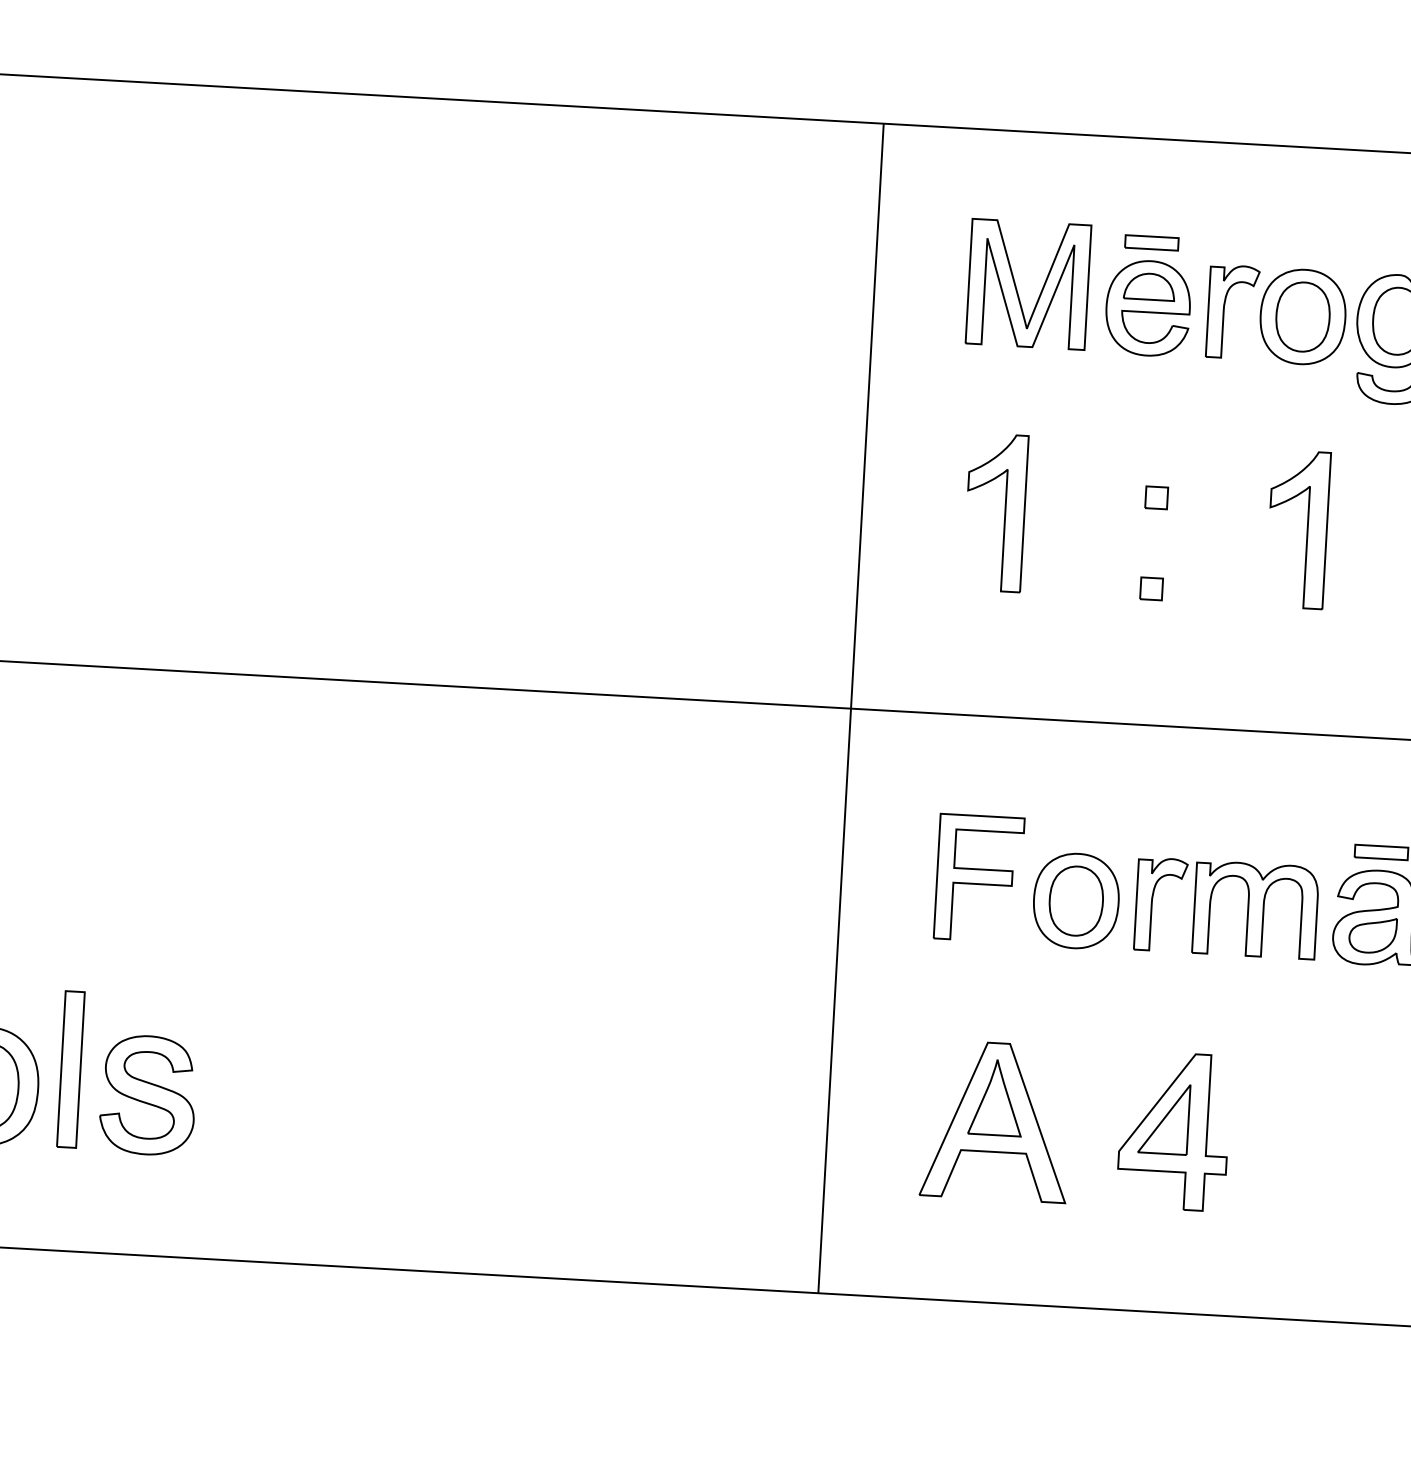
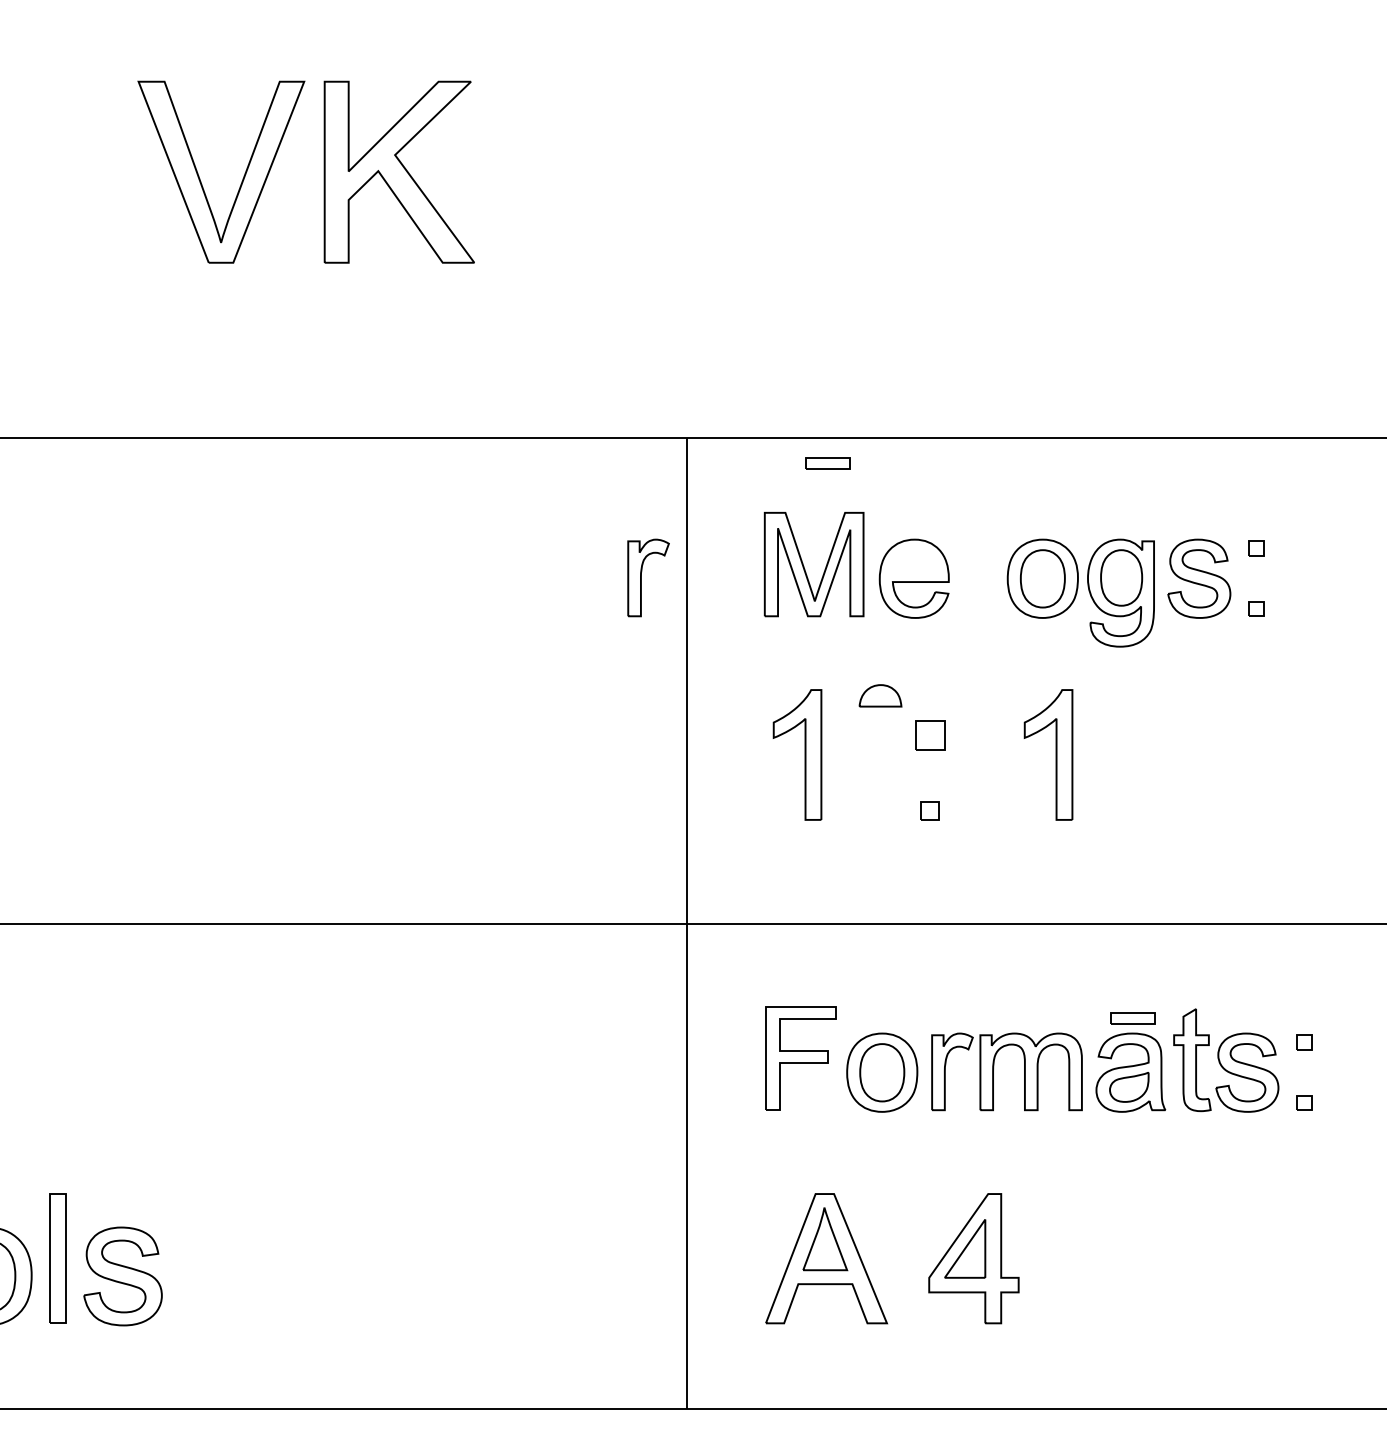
part: (1150, 242) -> (827, 463), moved
part: (1149, 286) -> (880, 695), moved
part: (1224, 311) -> (641, 577), moved
part: (1156, 496) -> (929, 734), size x1.6

